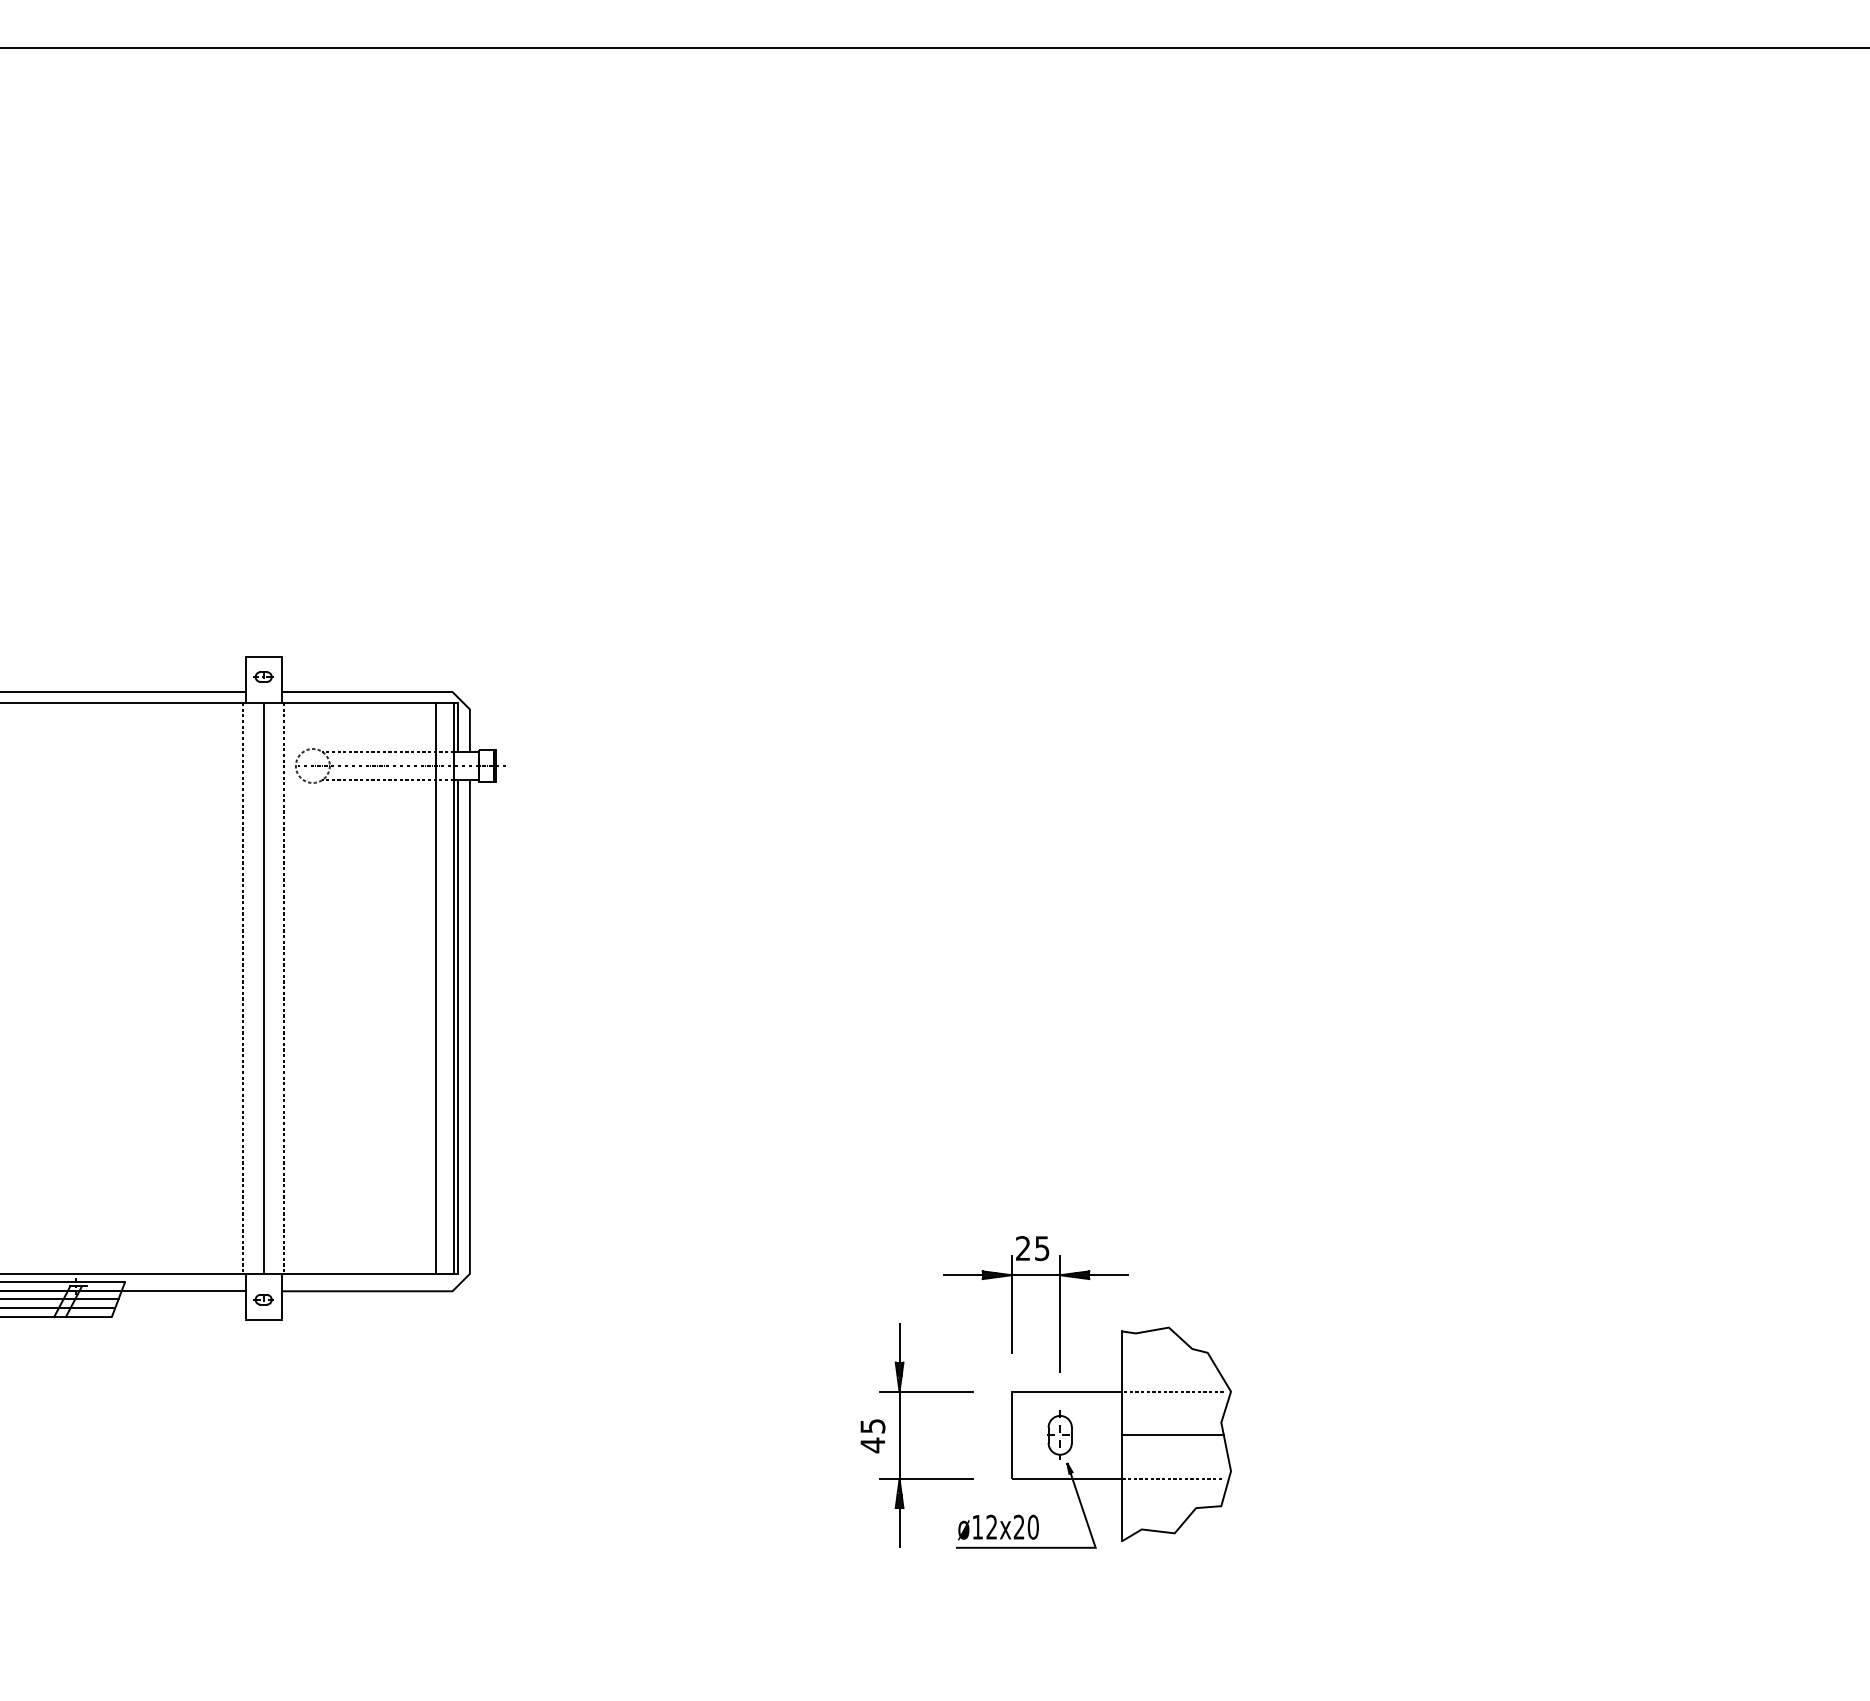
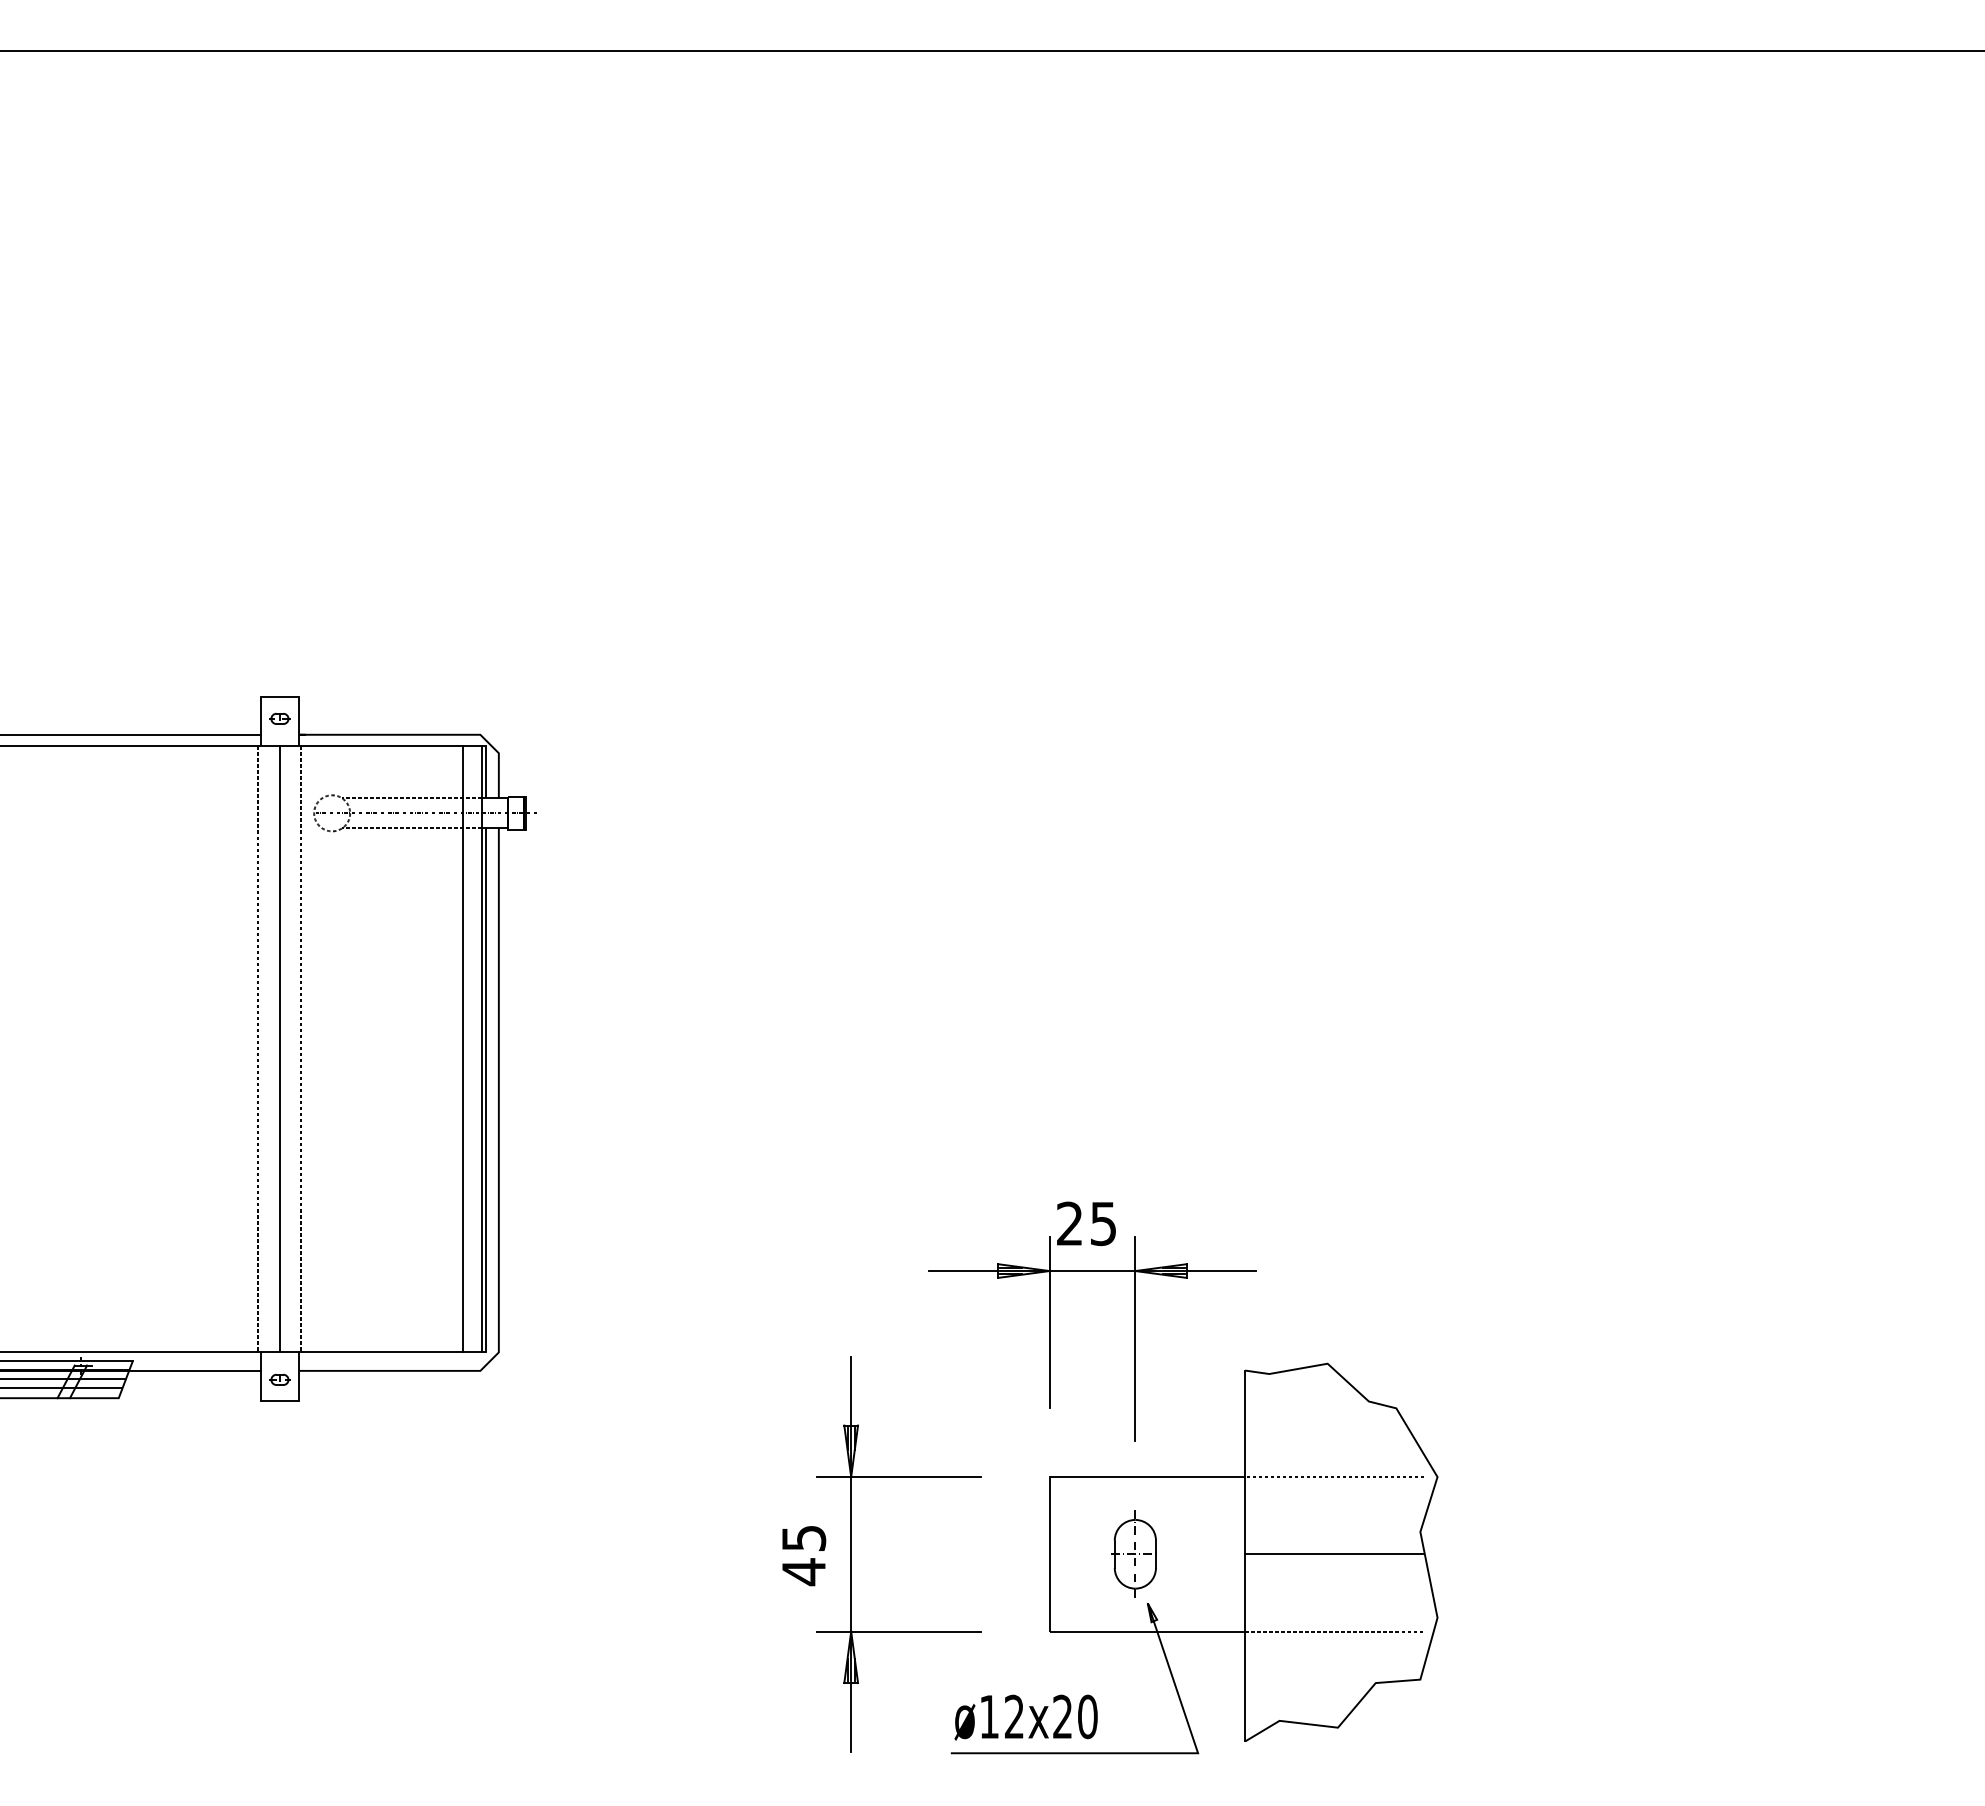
part: (1046, 1391) -> (1110, 1477), size x1.67

